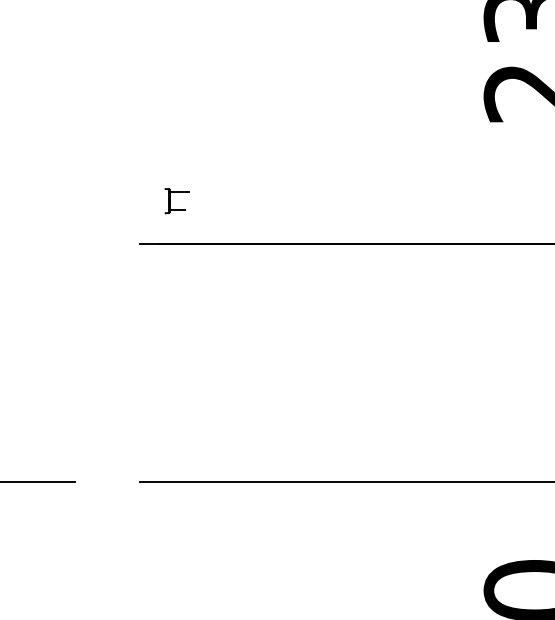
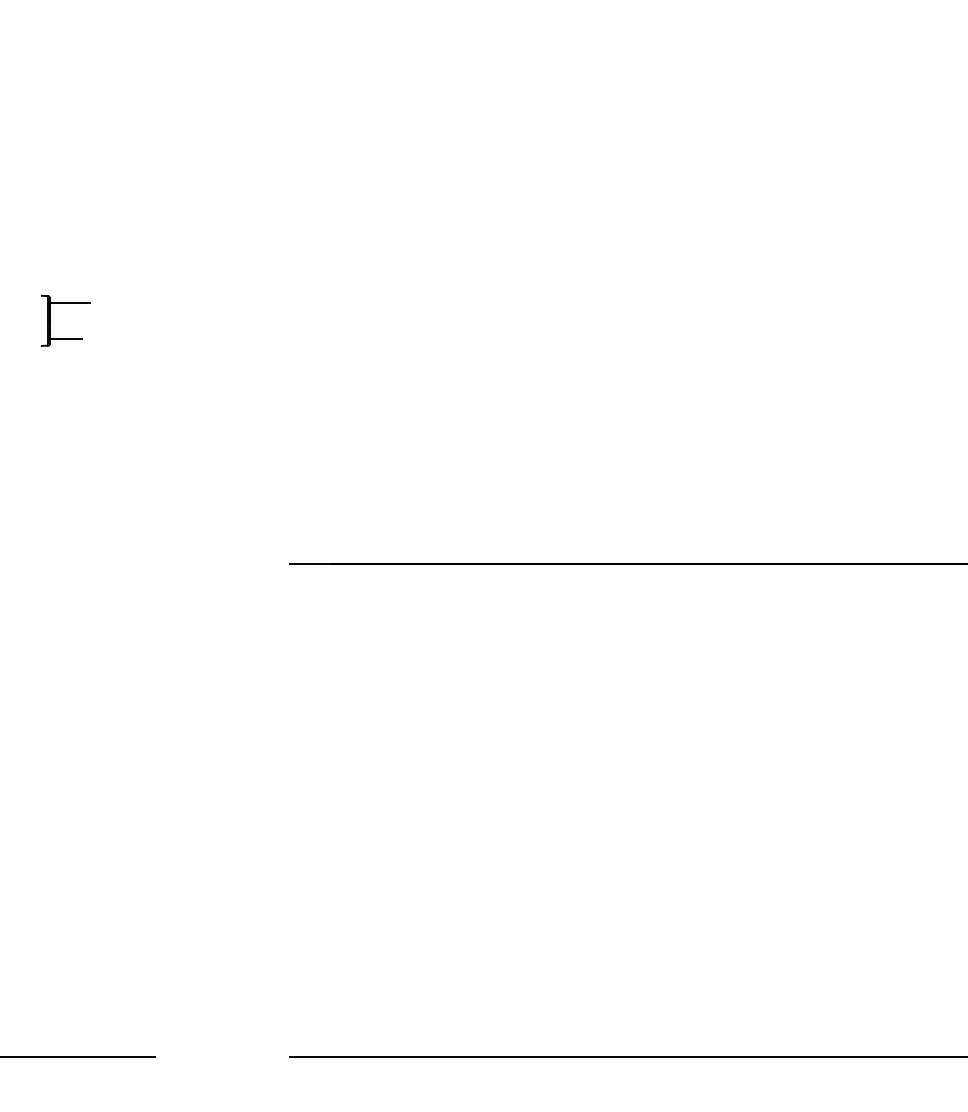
part: (176, 201) -> (64, 321), moved

